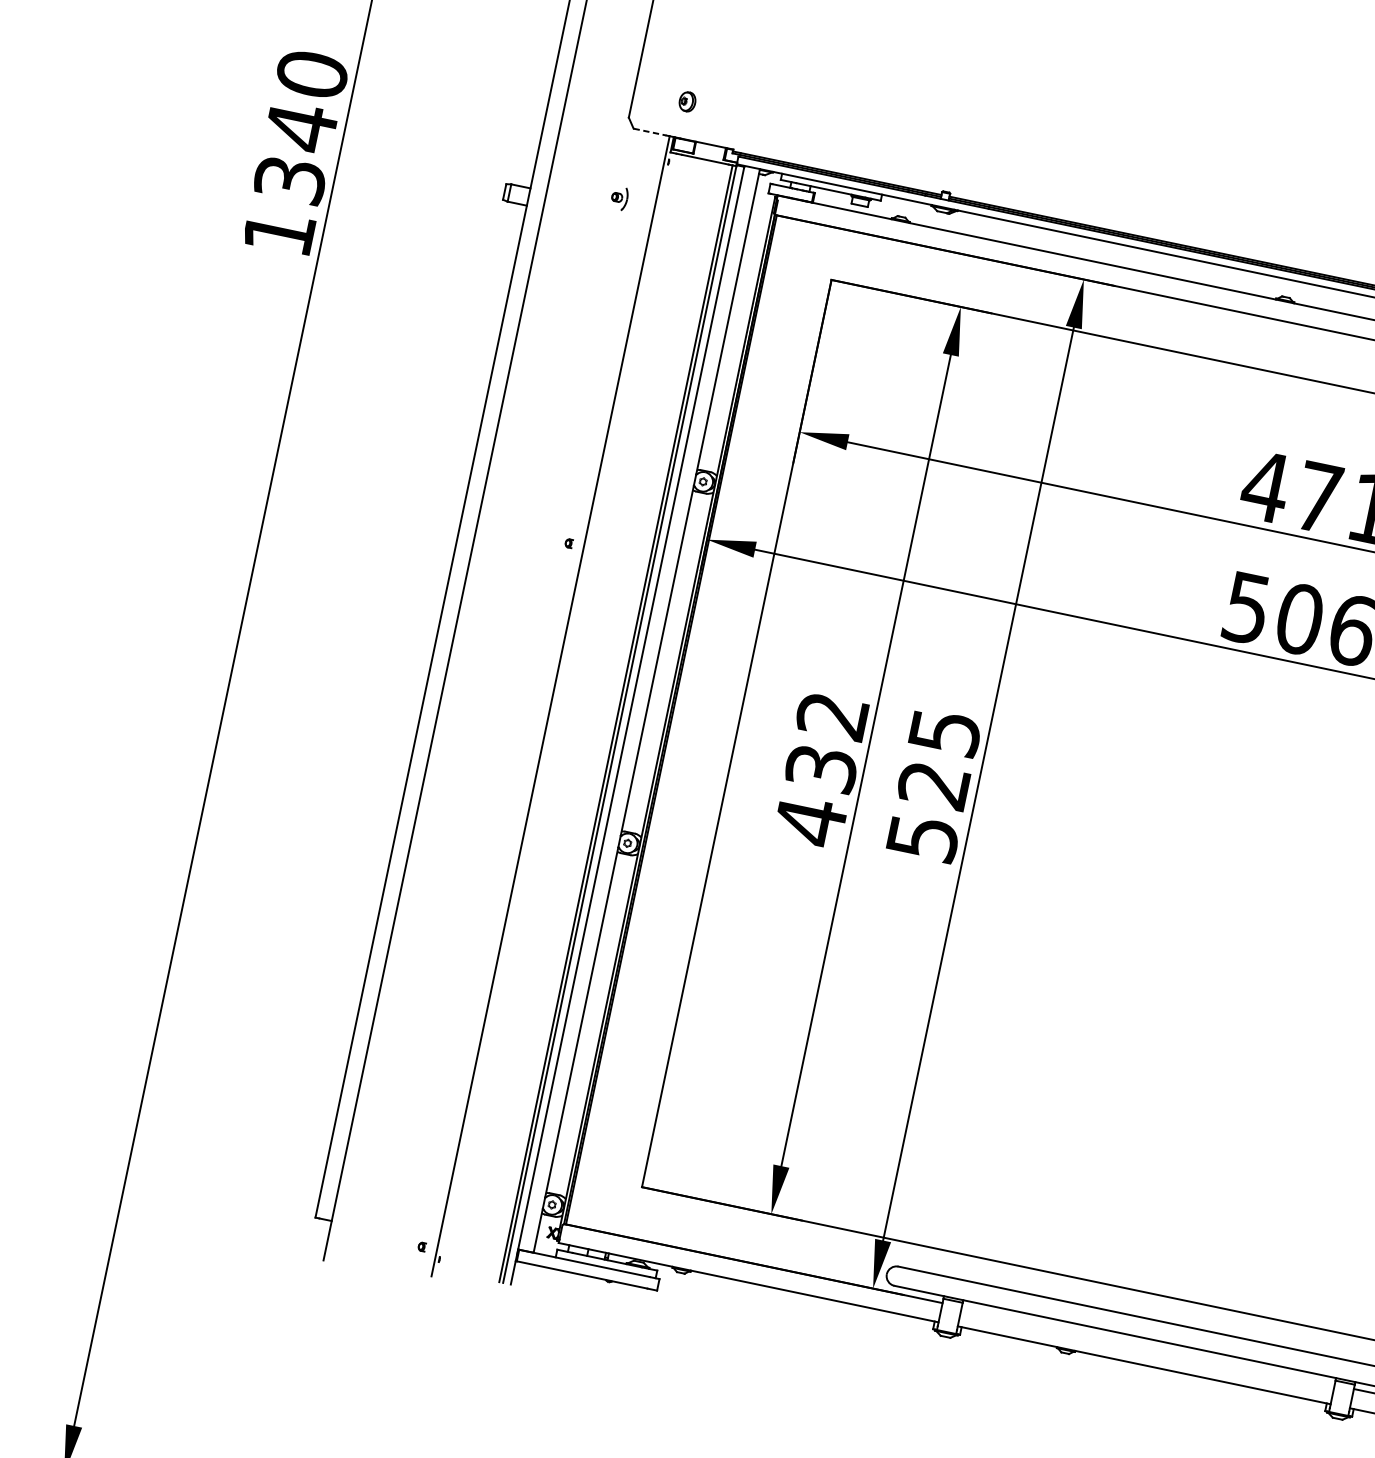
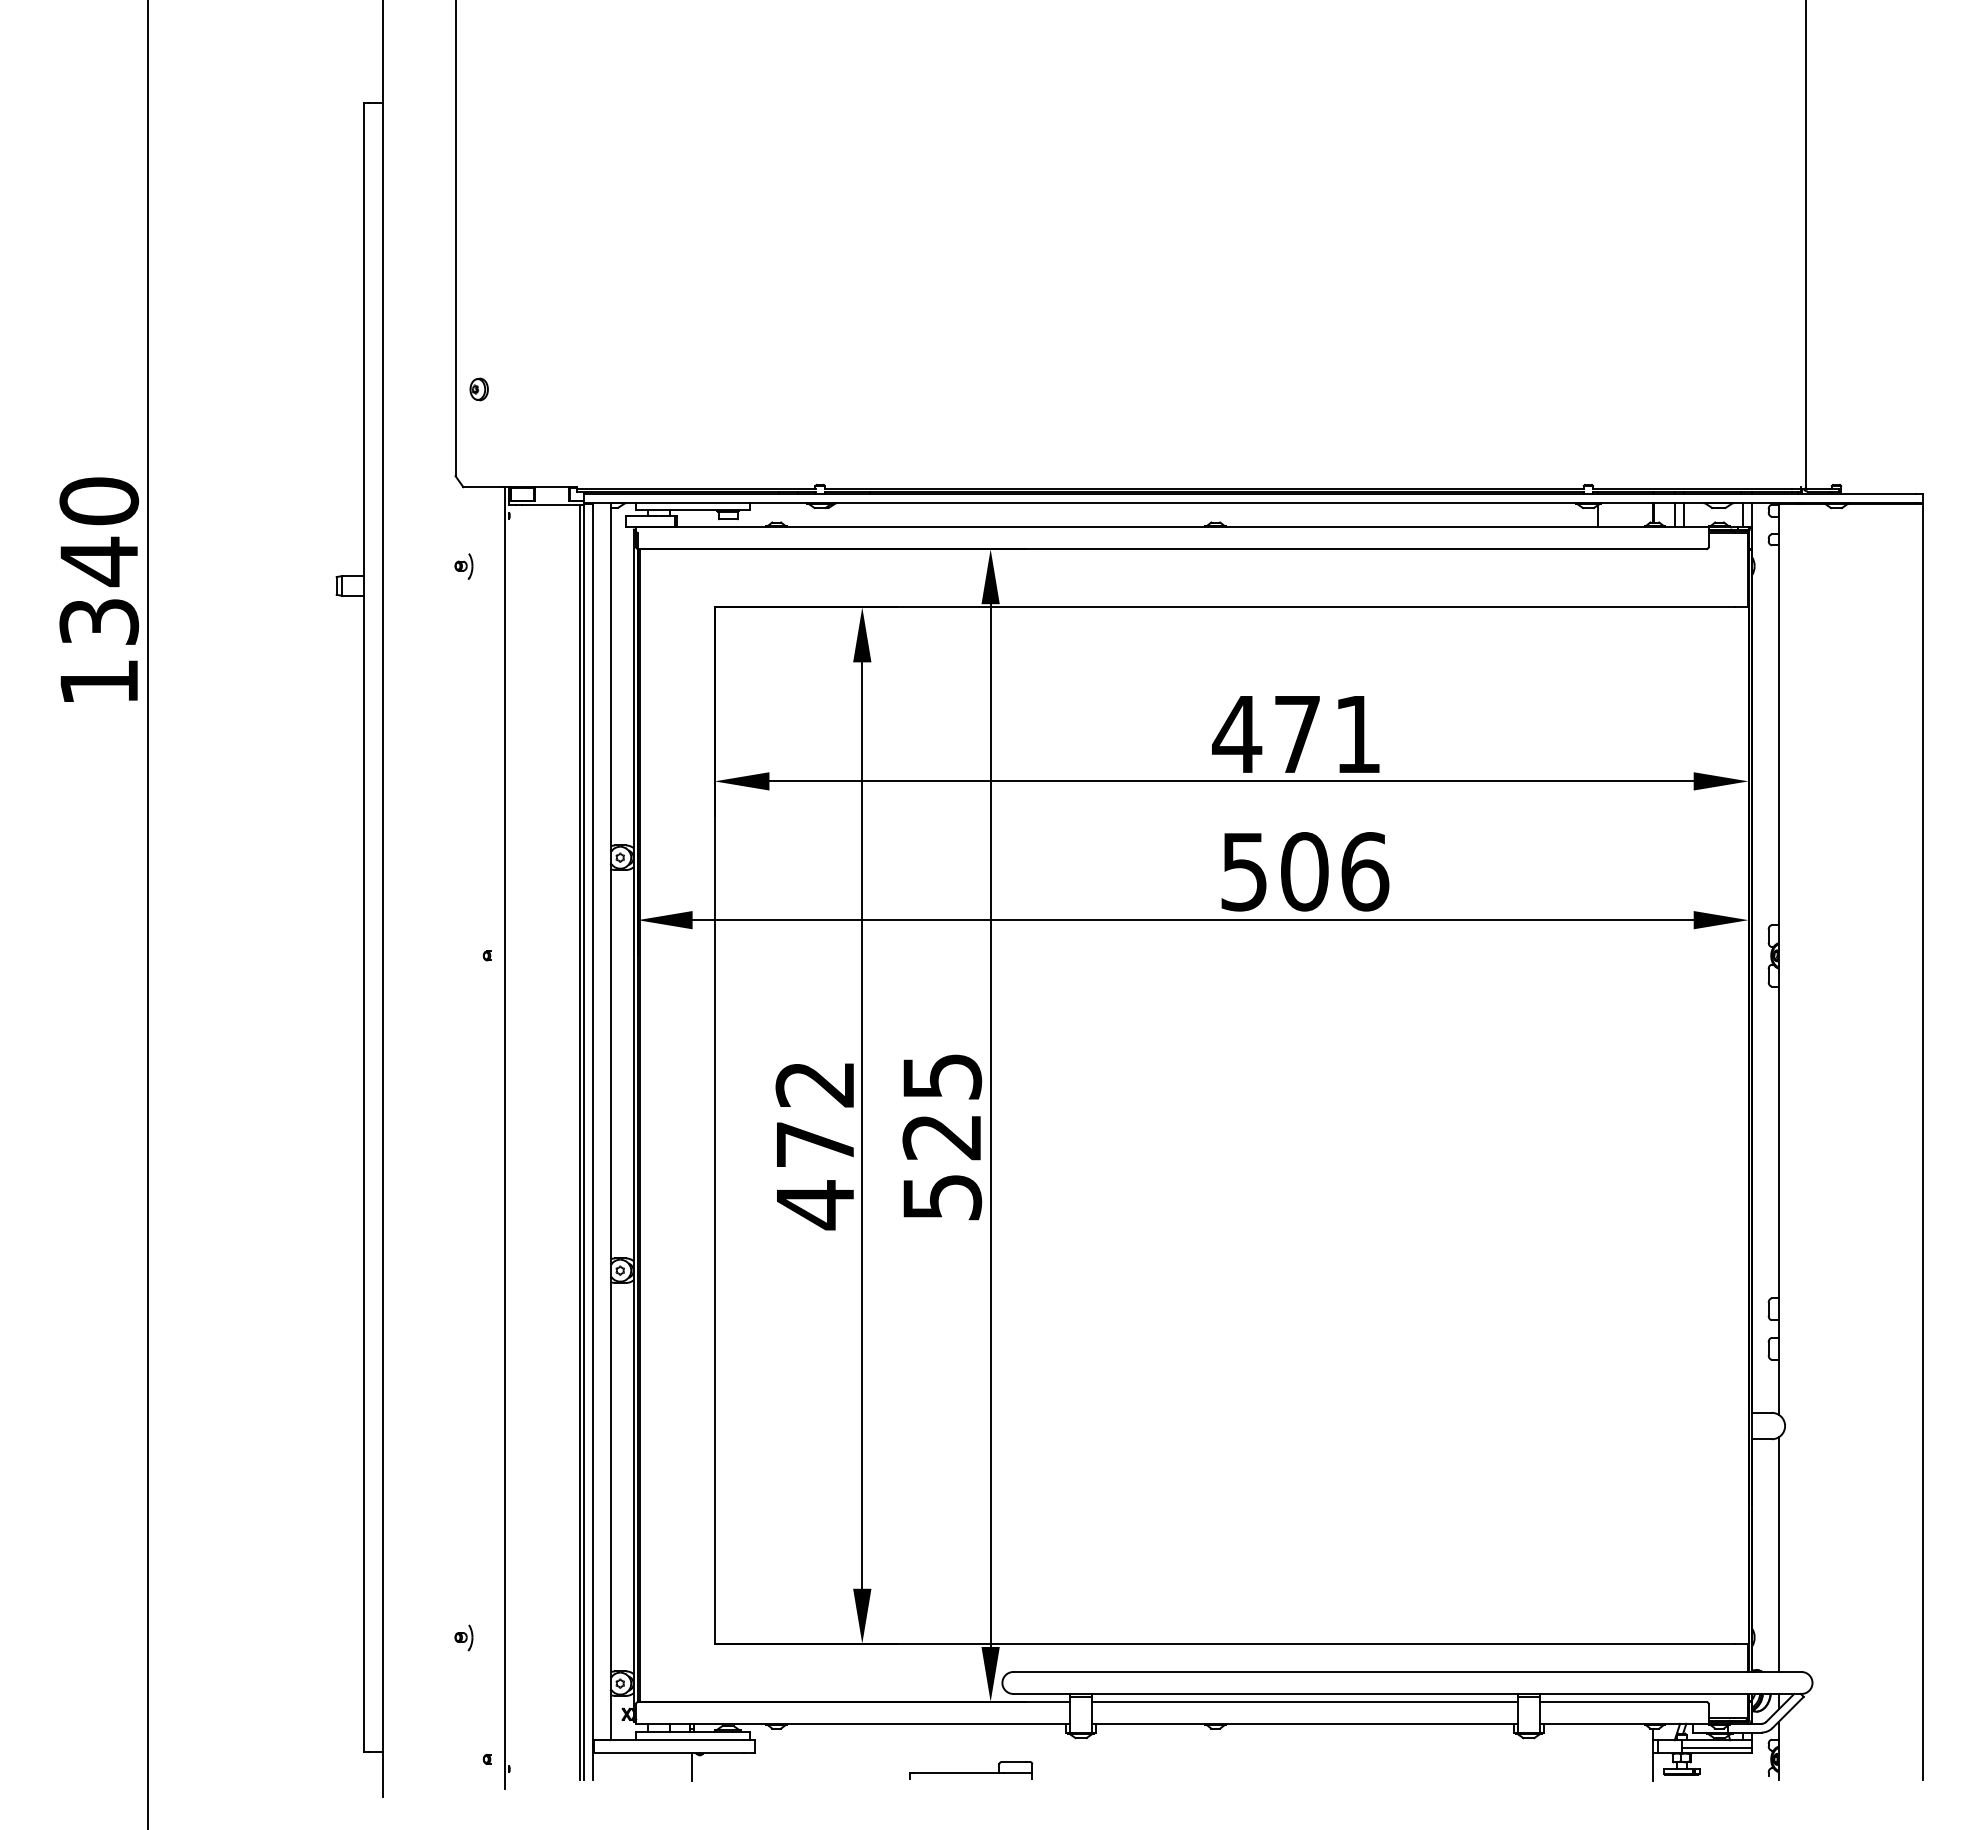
part: (686, 101) -> (478, 389), moved
line: (650, 132) -> (482, 487), dashed -> solid
text: (821, 768) -> (815, 1144), 432 -> 472
part: (423, 1135) -> (463, 1637), added
line: (599, 1291) -> (691, 1767), added
part: (843, 1345) -> (971, 1770), added
line: (1147, 1345) -> (1304, 1701), added

